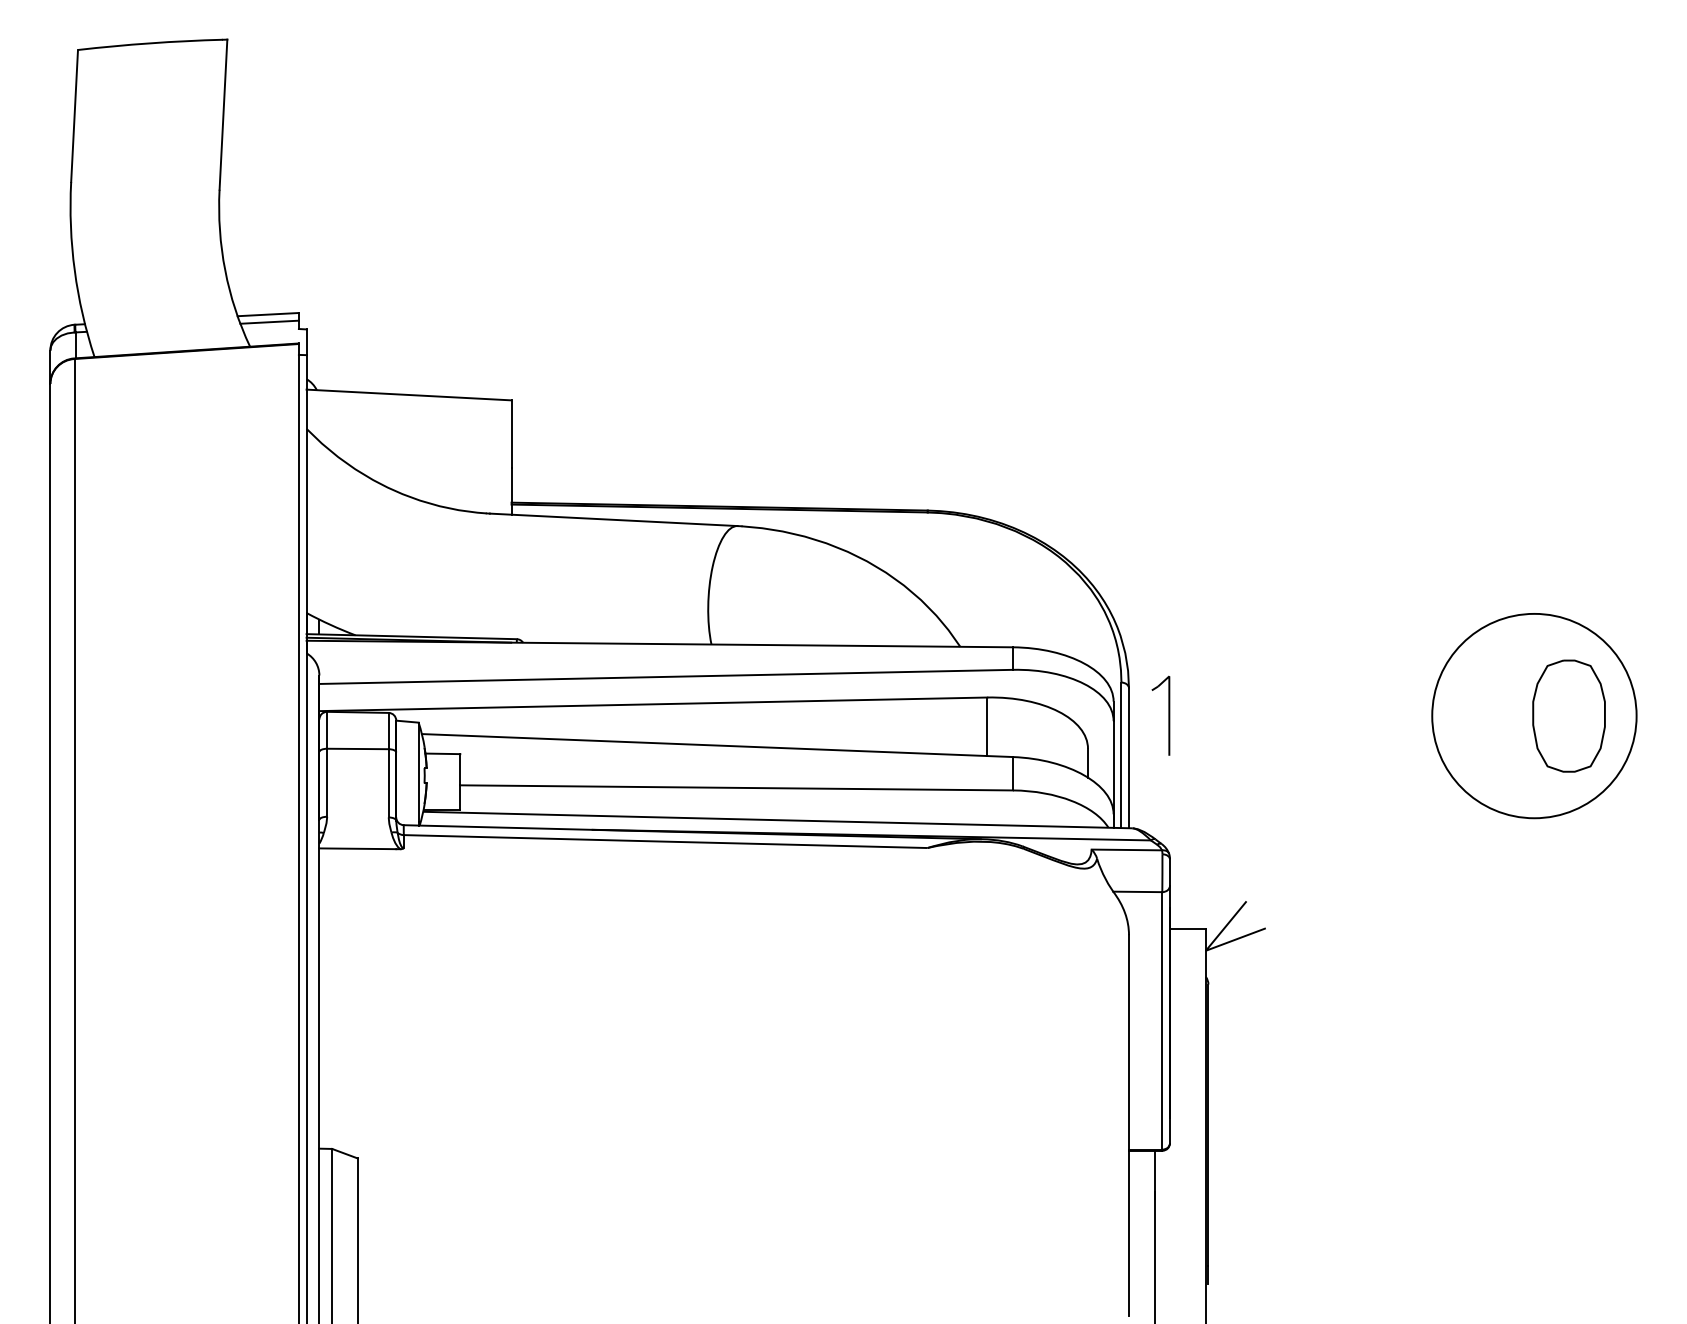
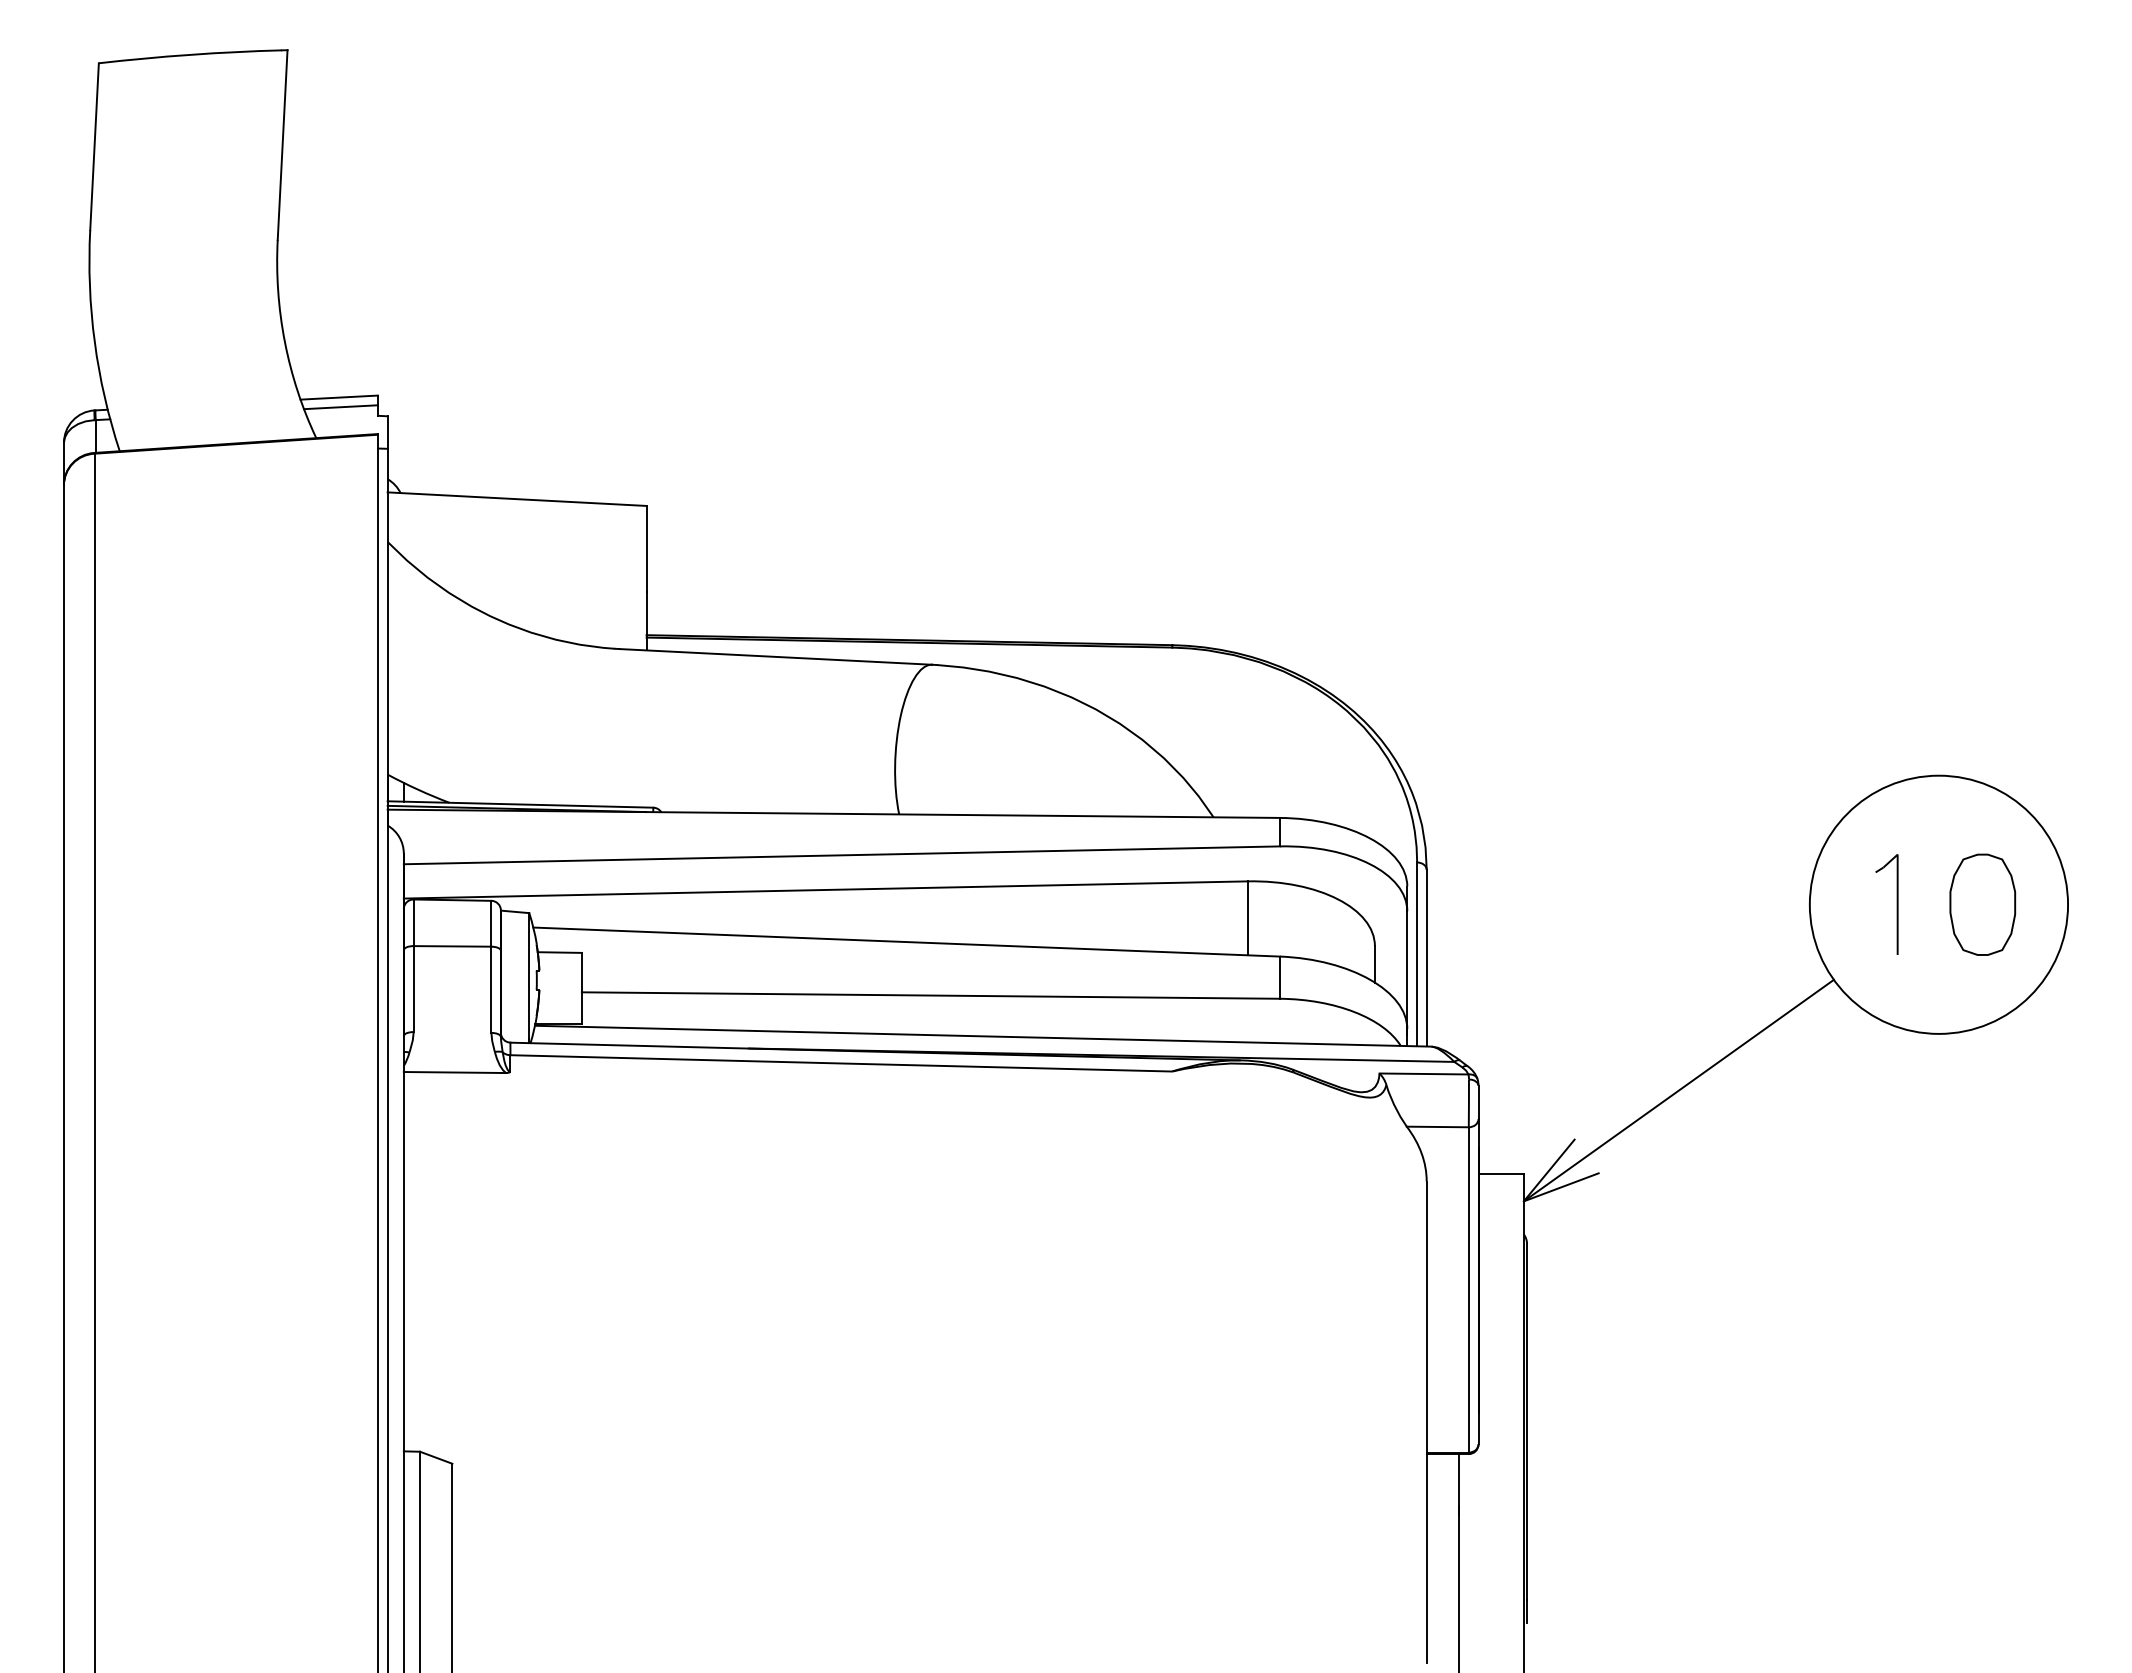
part: (1168, 715) -> (1896, 904), moved
part: (1568, 715) -> (1982, 904), size x0.71
line: (1328, 863) -> (1678, 1090), added

